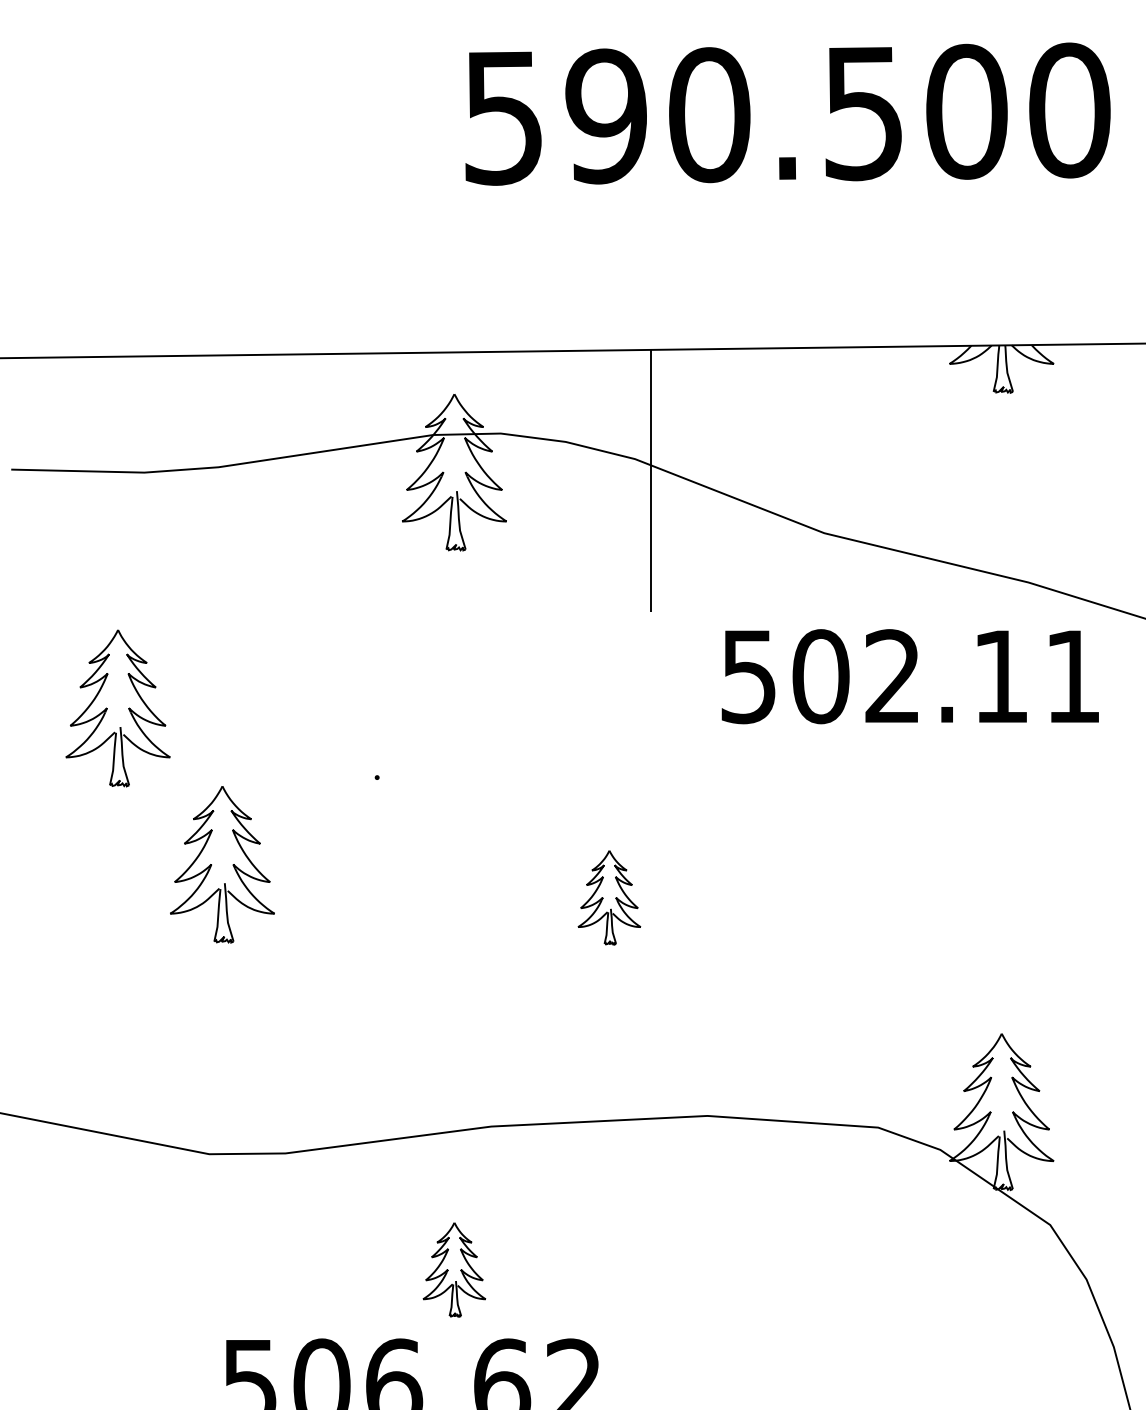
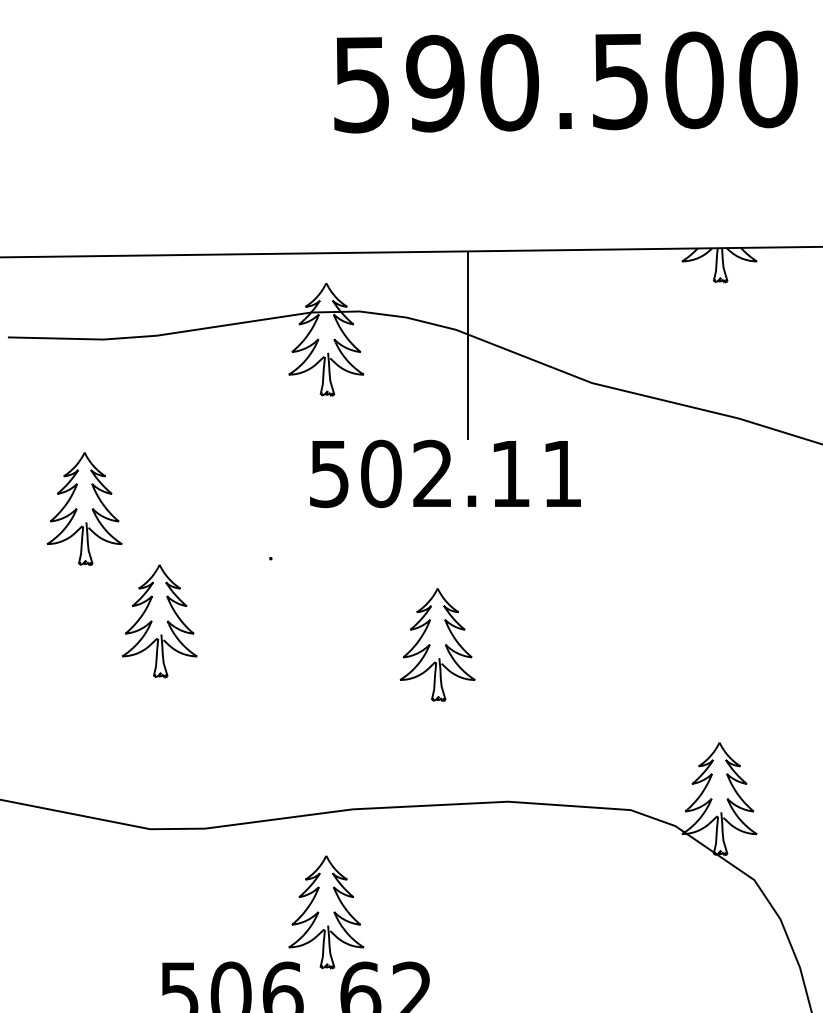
text: (909, 676) -> (444, 473), moved
part: (609, 897) -> (437, 644), size x1.67
part: (454, 1269) -> (326, 912), size x1.67

